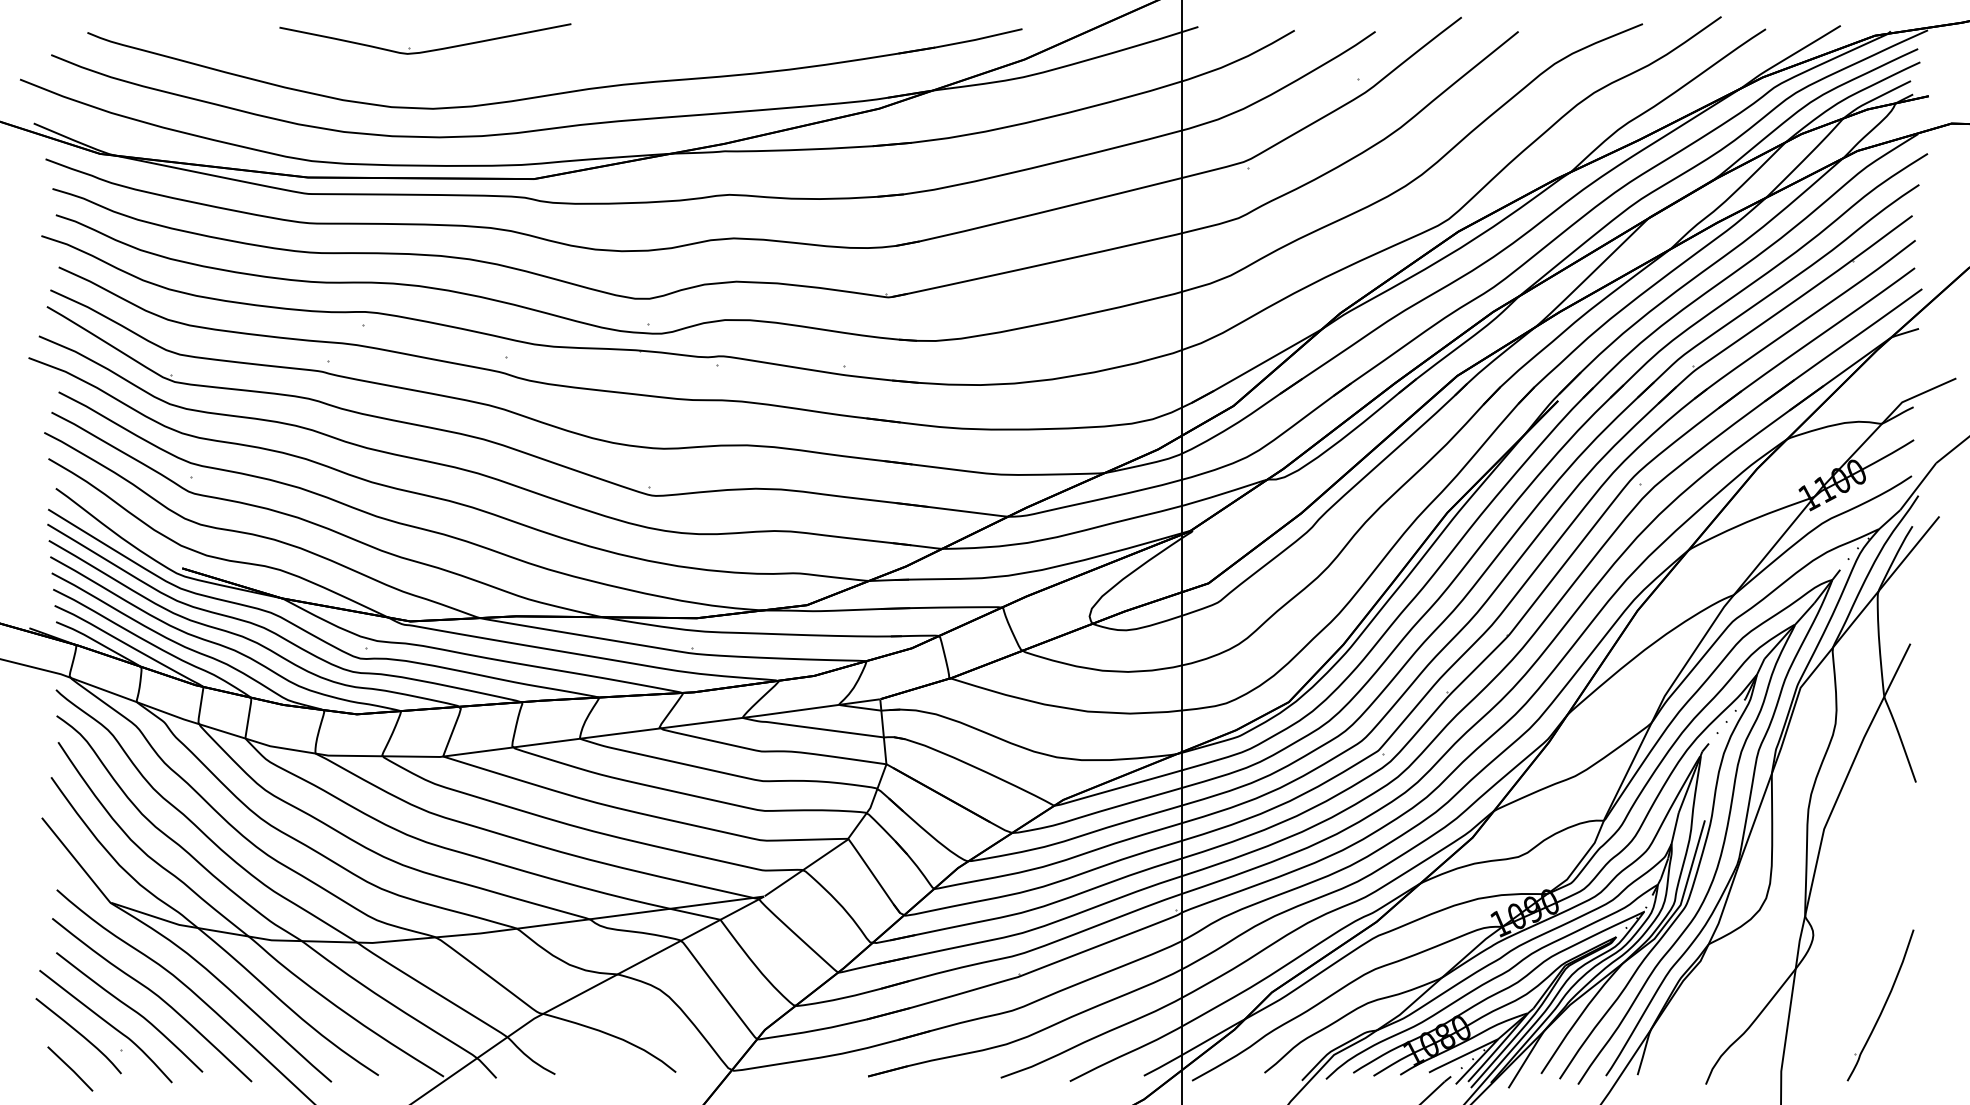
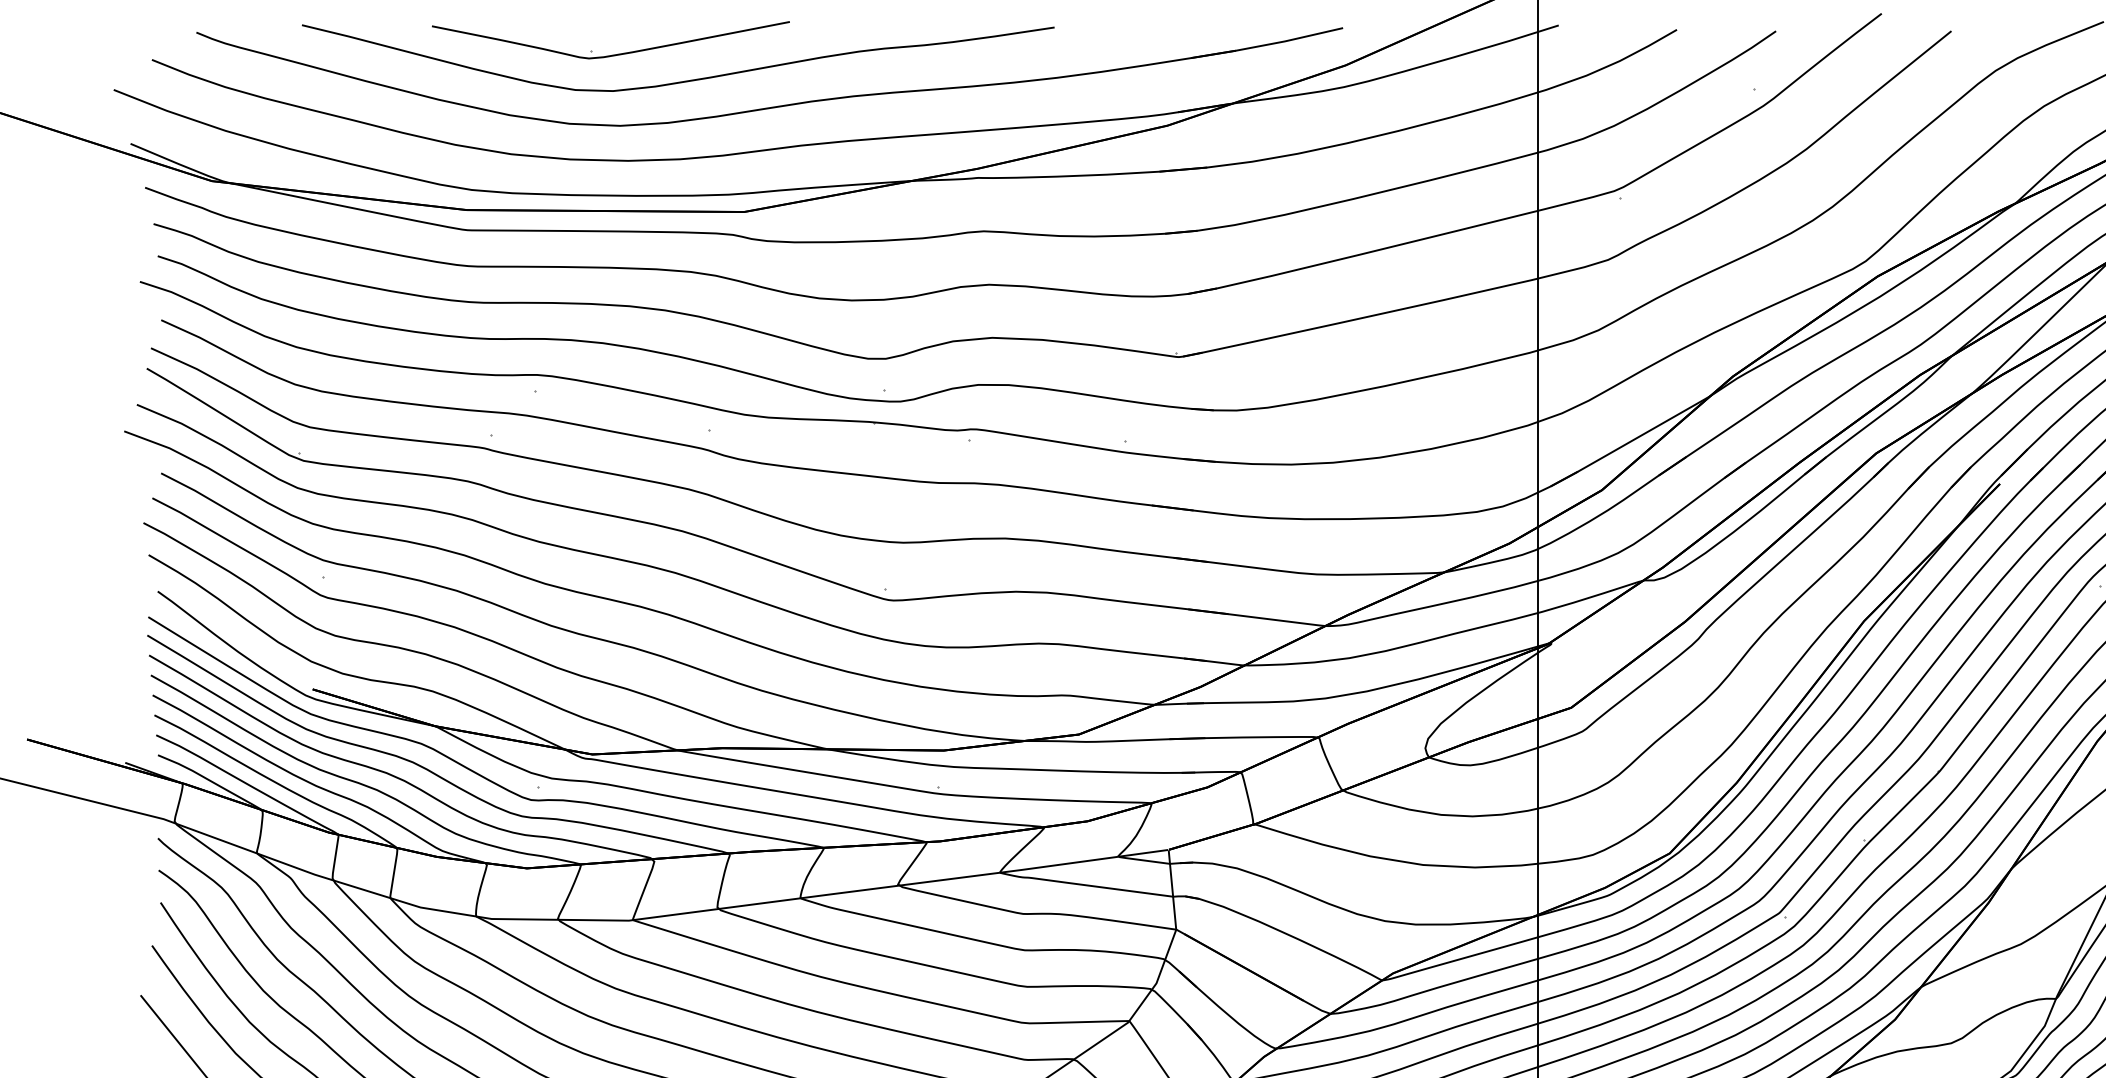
curve: (486, 71) -> (685, 80), added

